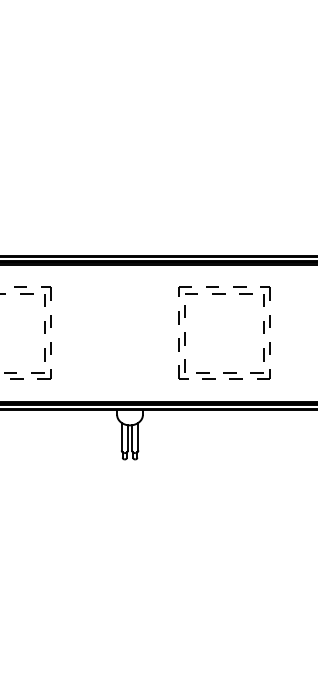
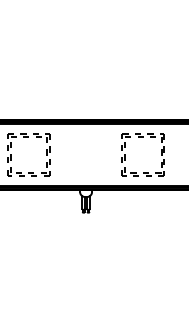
part: (222, 295) -> (142, 137), moved

